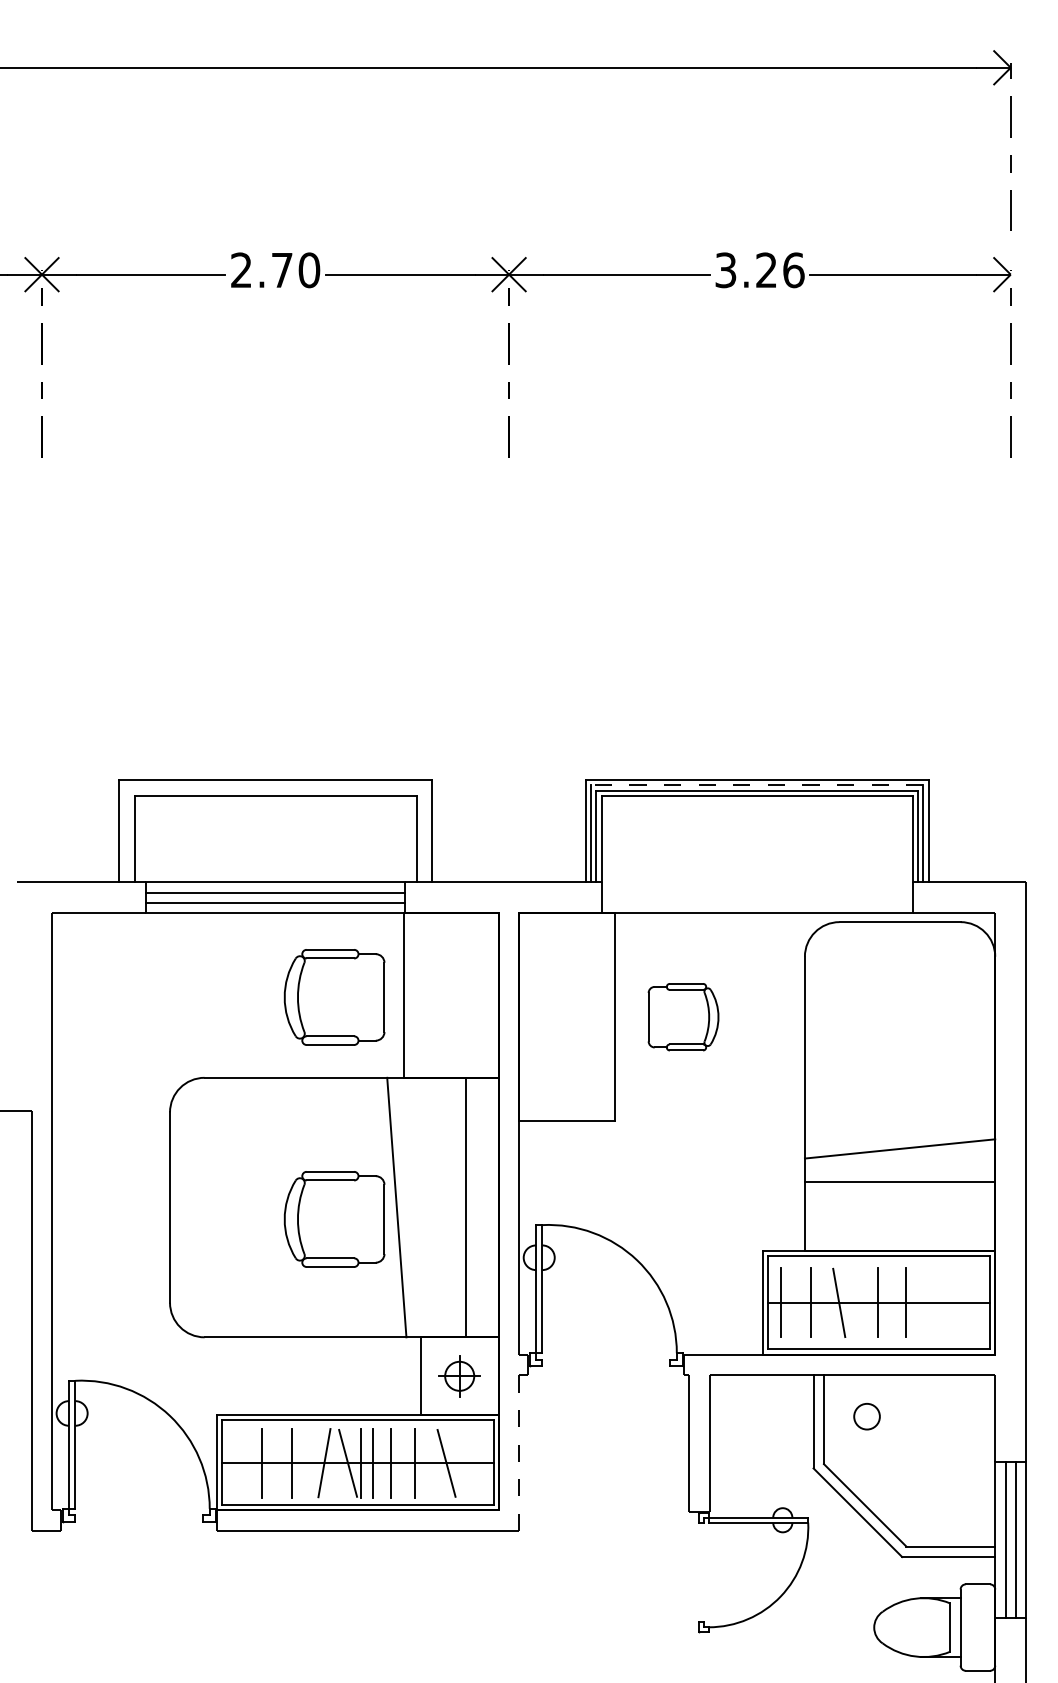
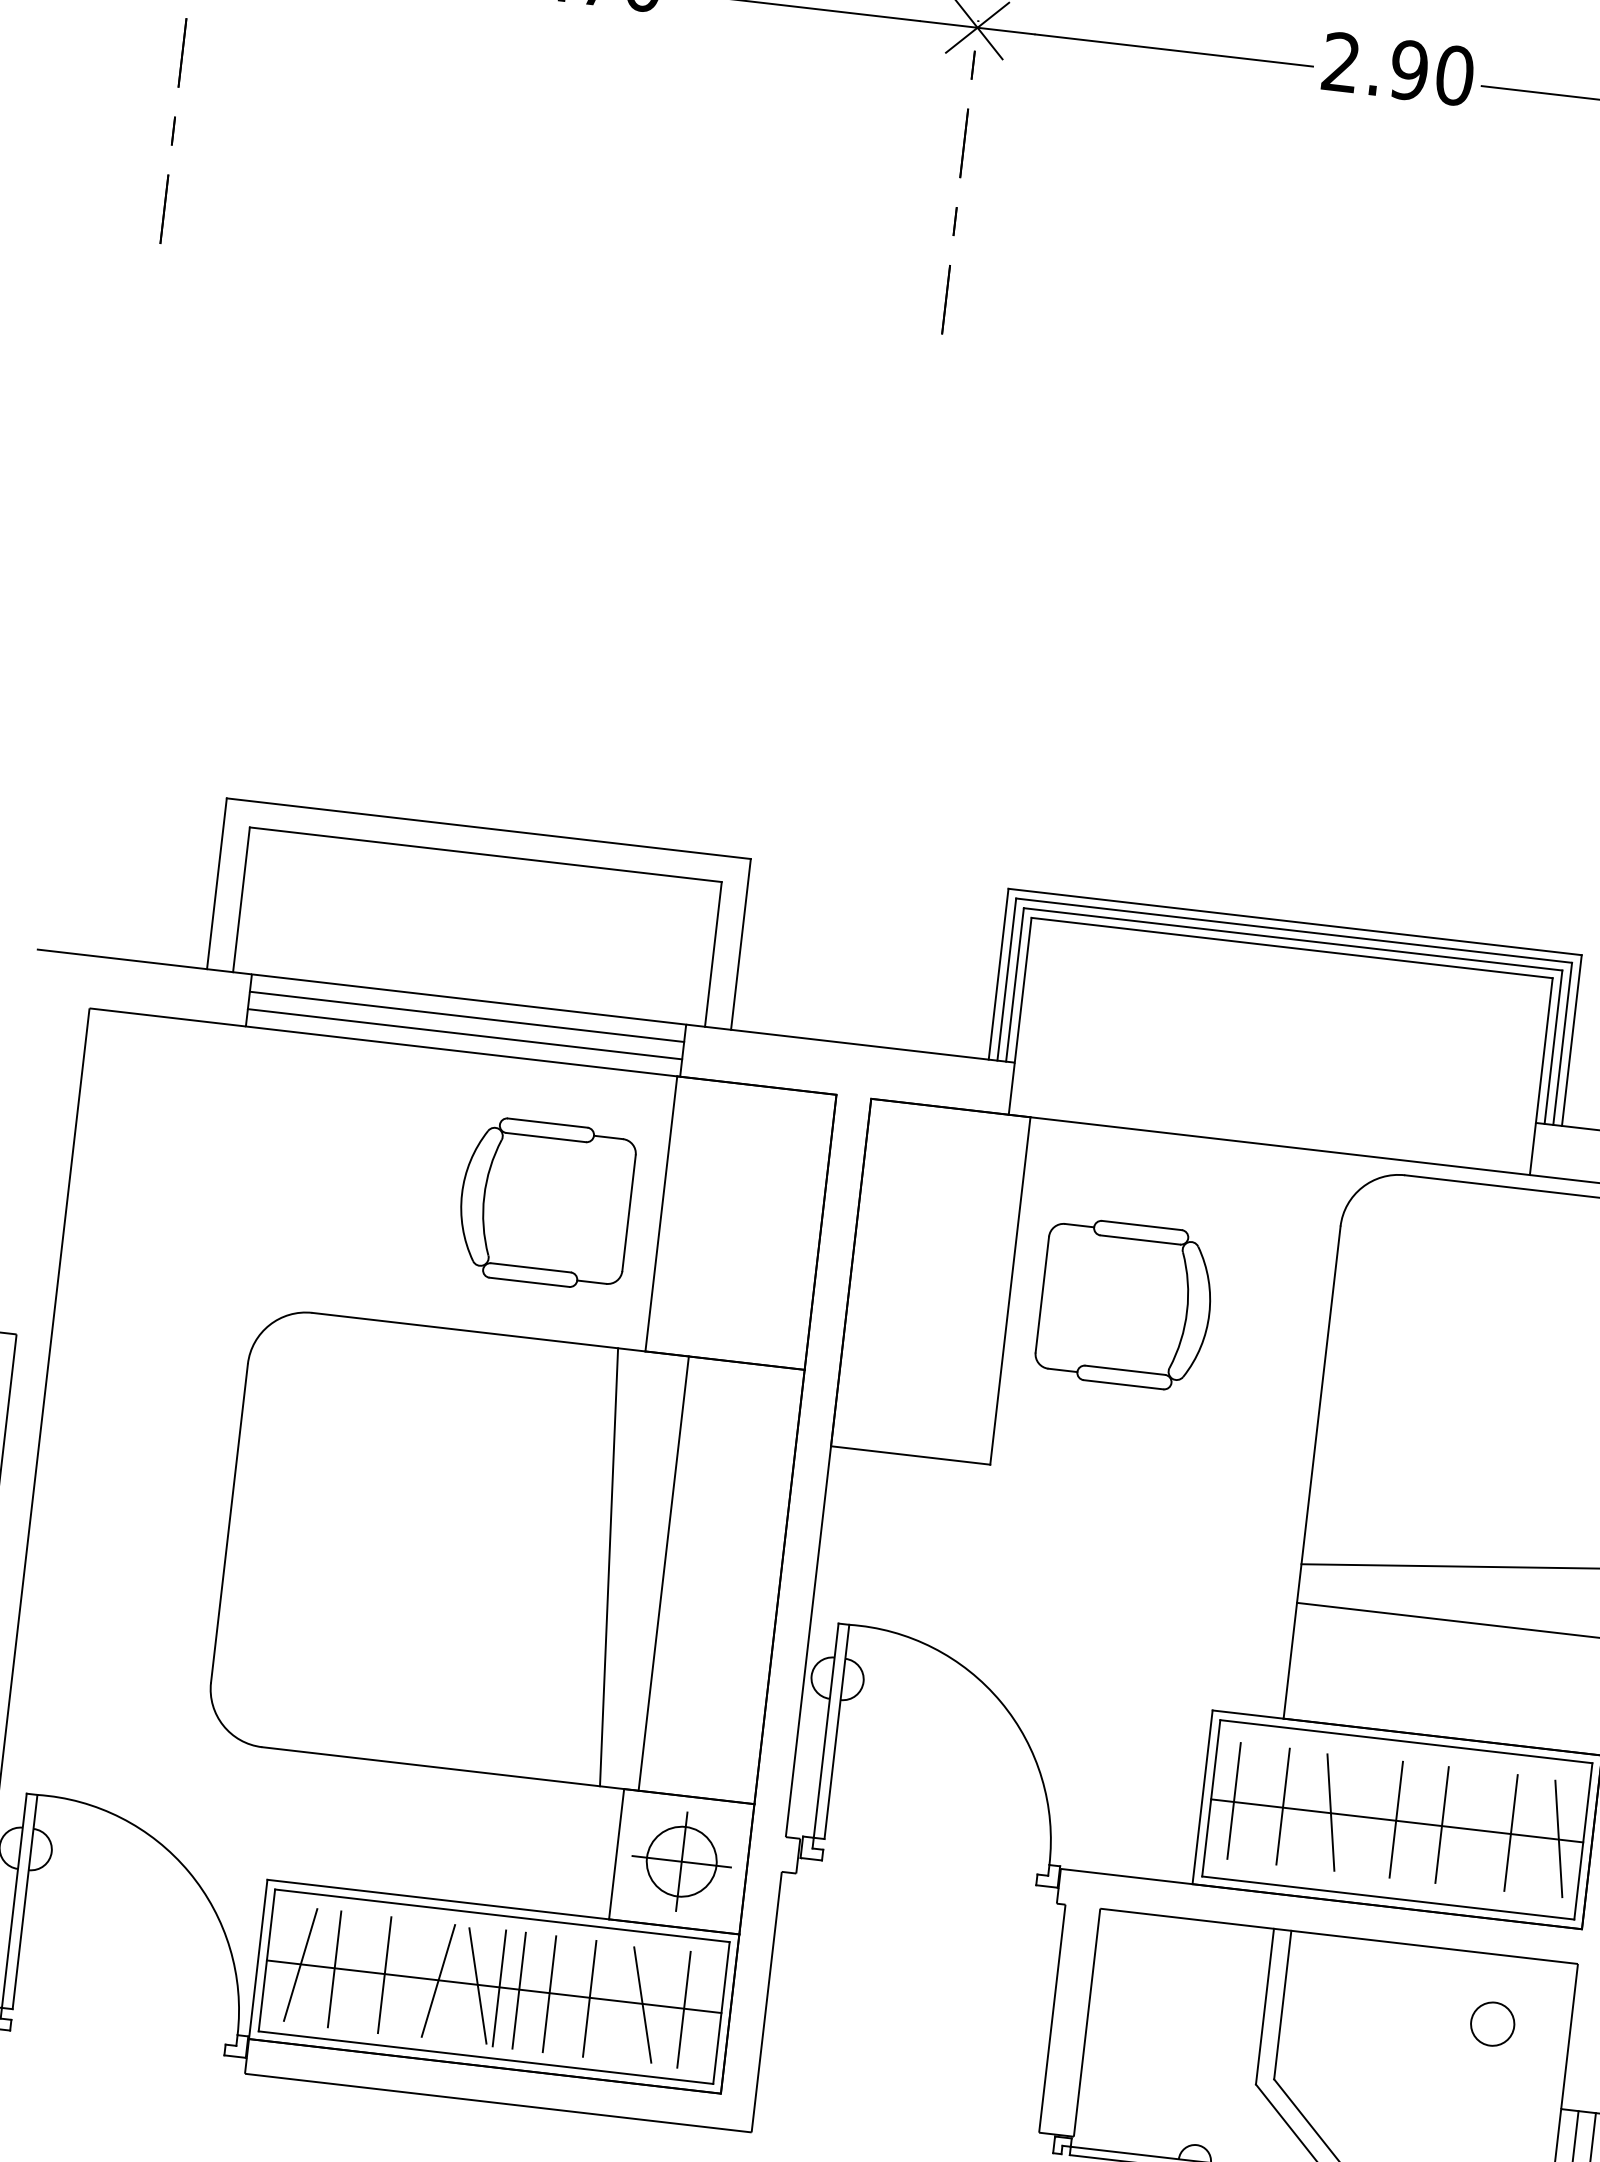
text: (759, 270) -> (1397, 69), 3.26 -> 2.90
line: (756, 785) -> (1292, 930), dashed -> solid
part: (683, 1016) -> (1125, 1303), size x1.43
line: (465, 1207) -> (663, 1573), moved
part: (334, 1219) -> (502, 1575), removed
line: (946, 1302) -> (1510, 1832), added
line: (975, 1302) -> (1559, 1838), added
part: (459, 1376) -> (681, 1862), size x1.43
circle: (866, 1416) -> (1491, 2023), moved
line: (519, 1453) -> (766, 2002), dashed -> solid
line: (471, 1462) -> (684, 2008), added
line: (242, 1463) -> (301, 1965), added

